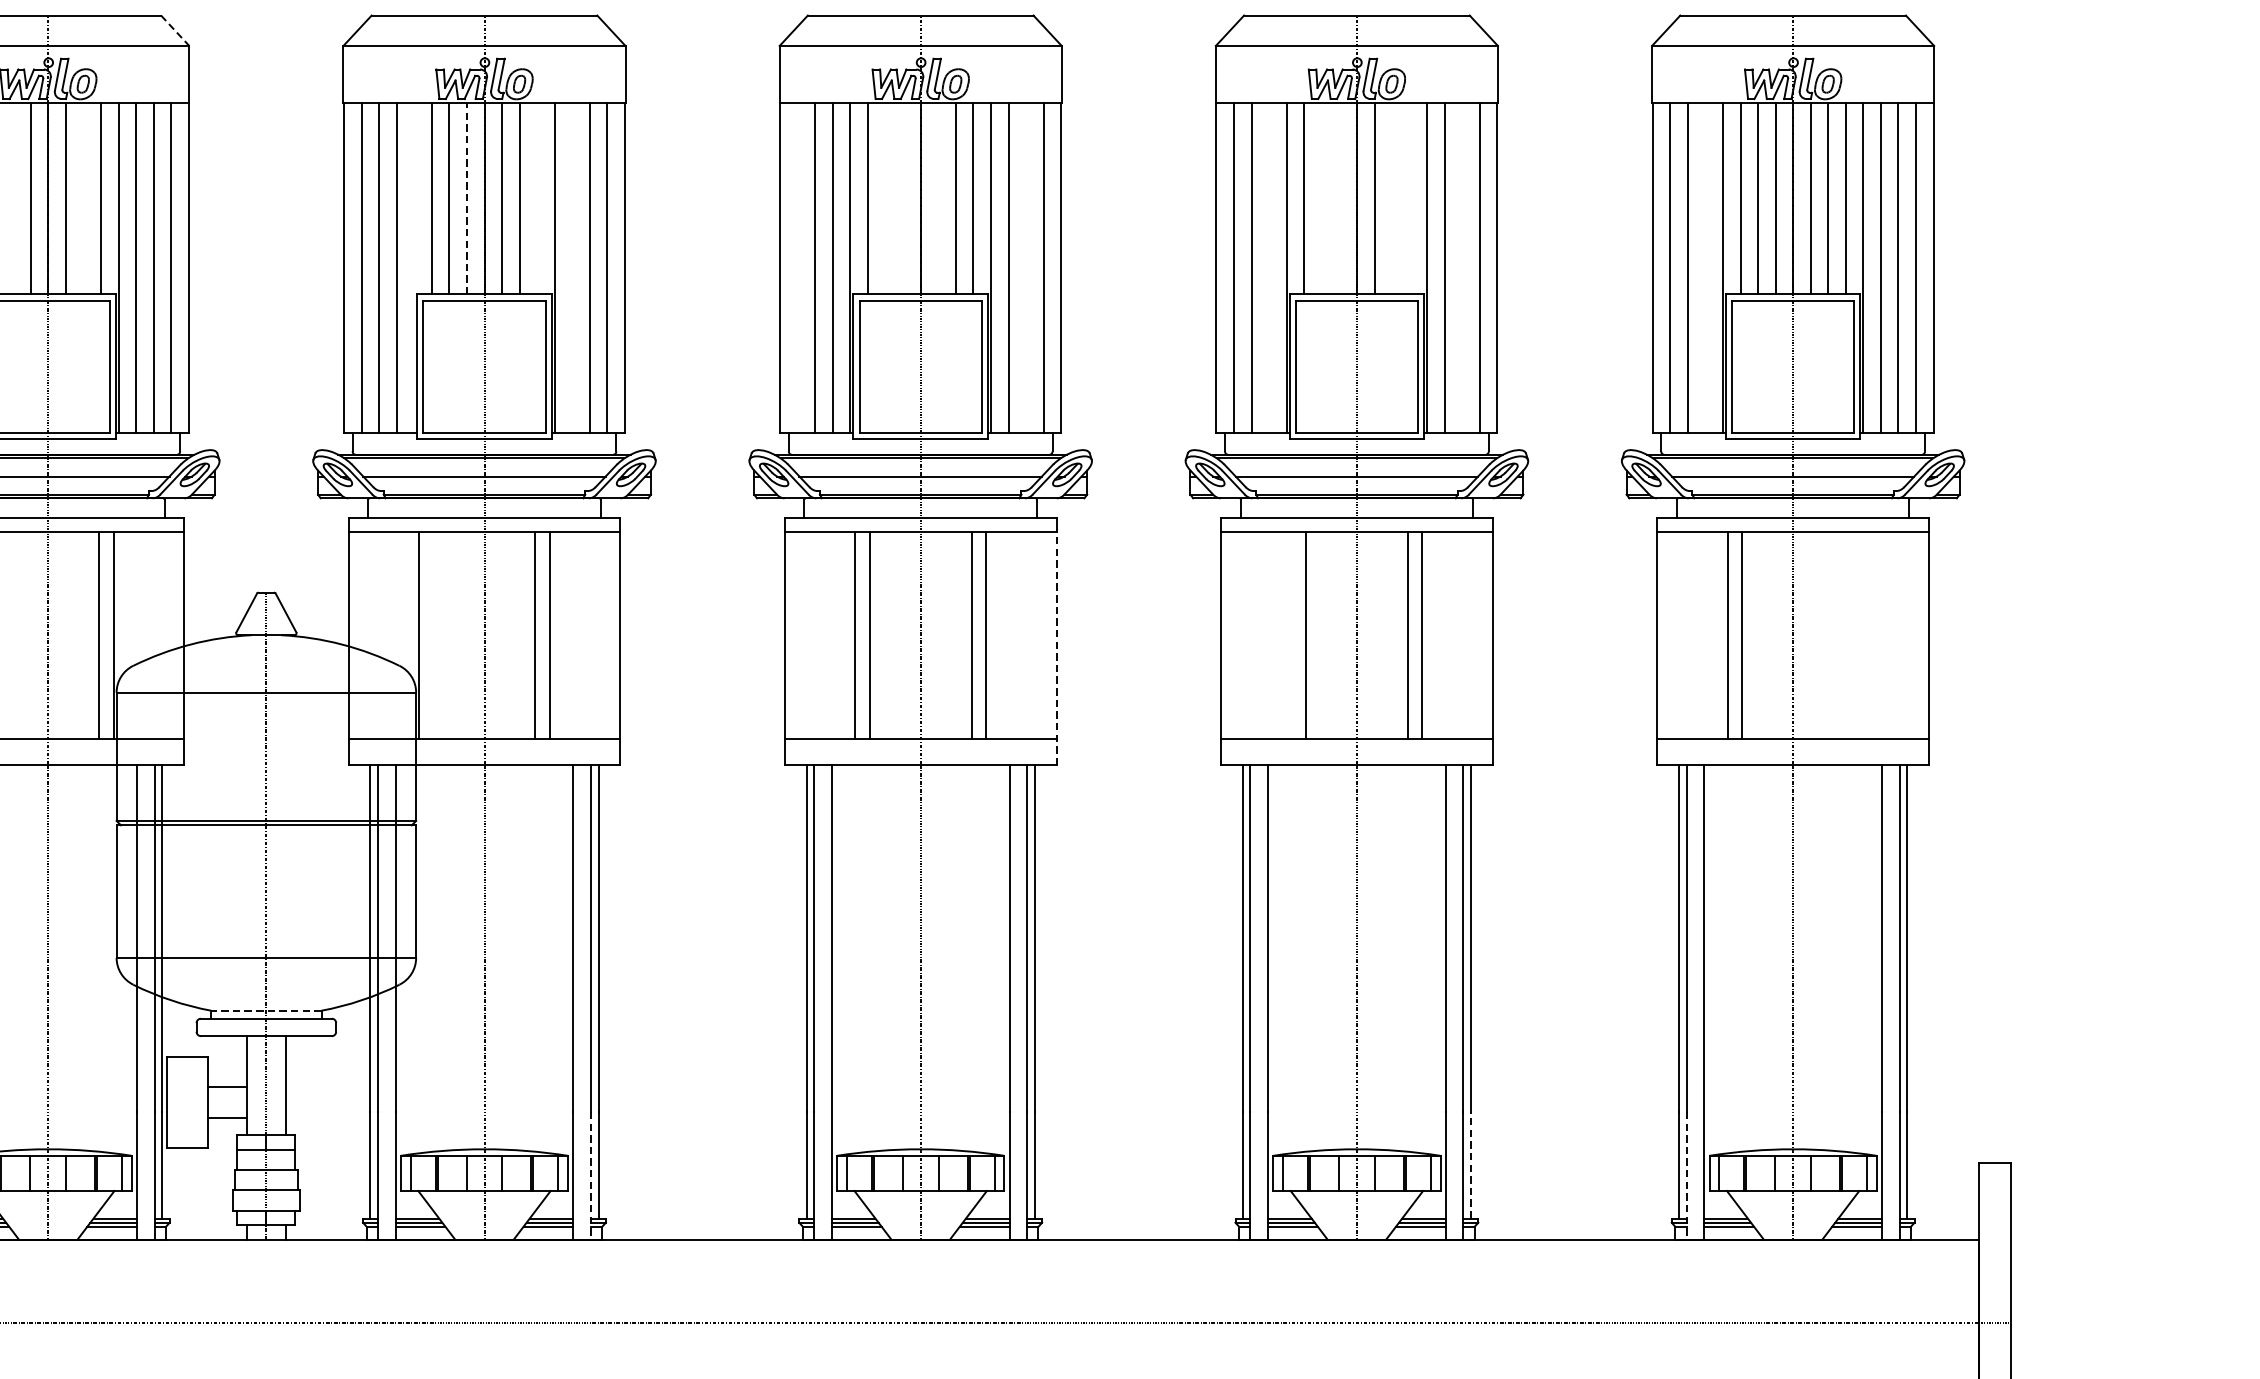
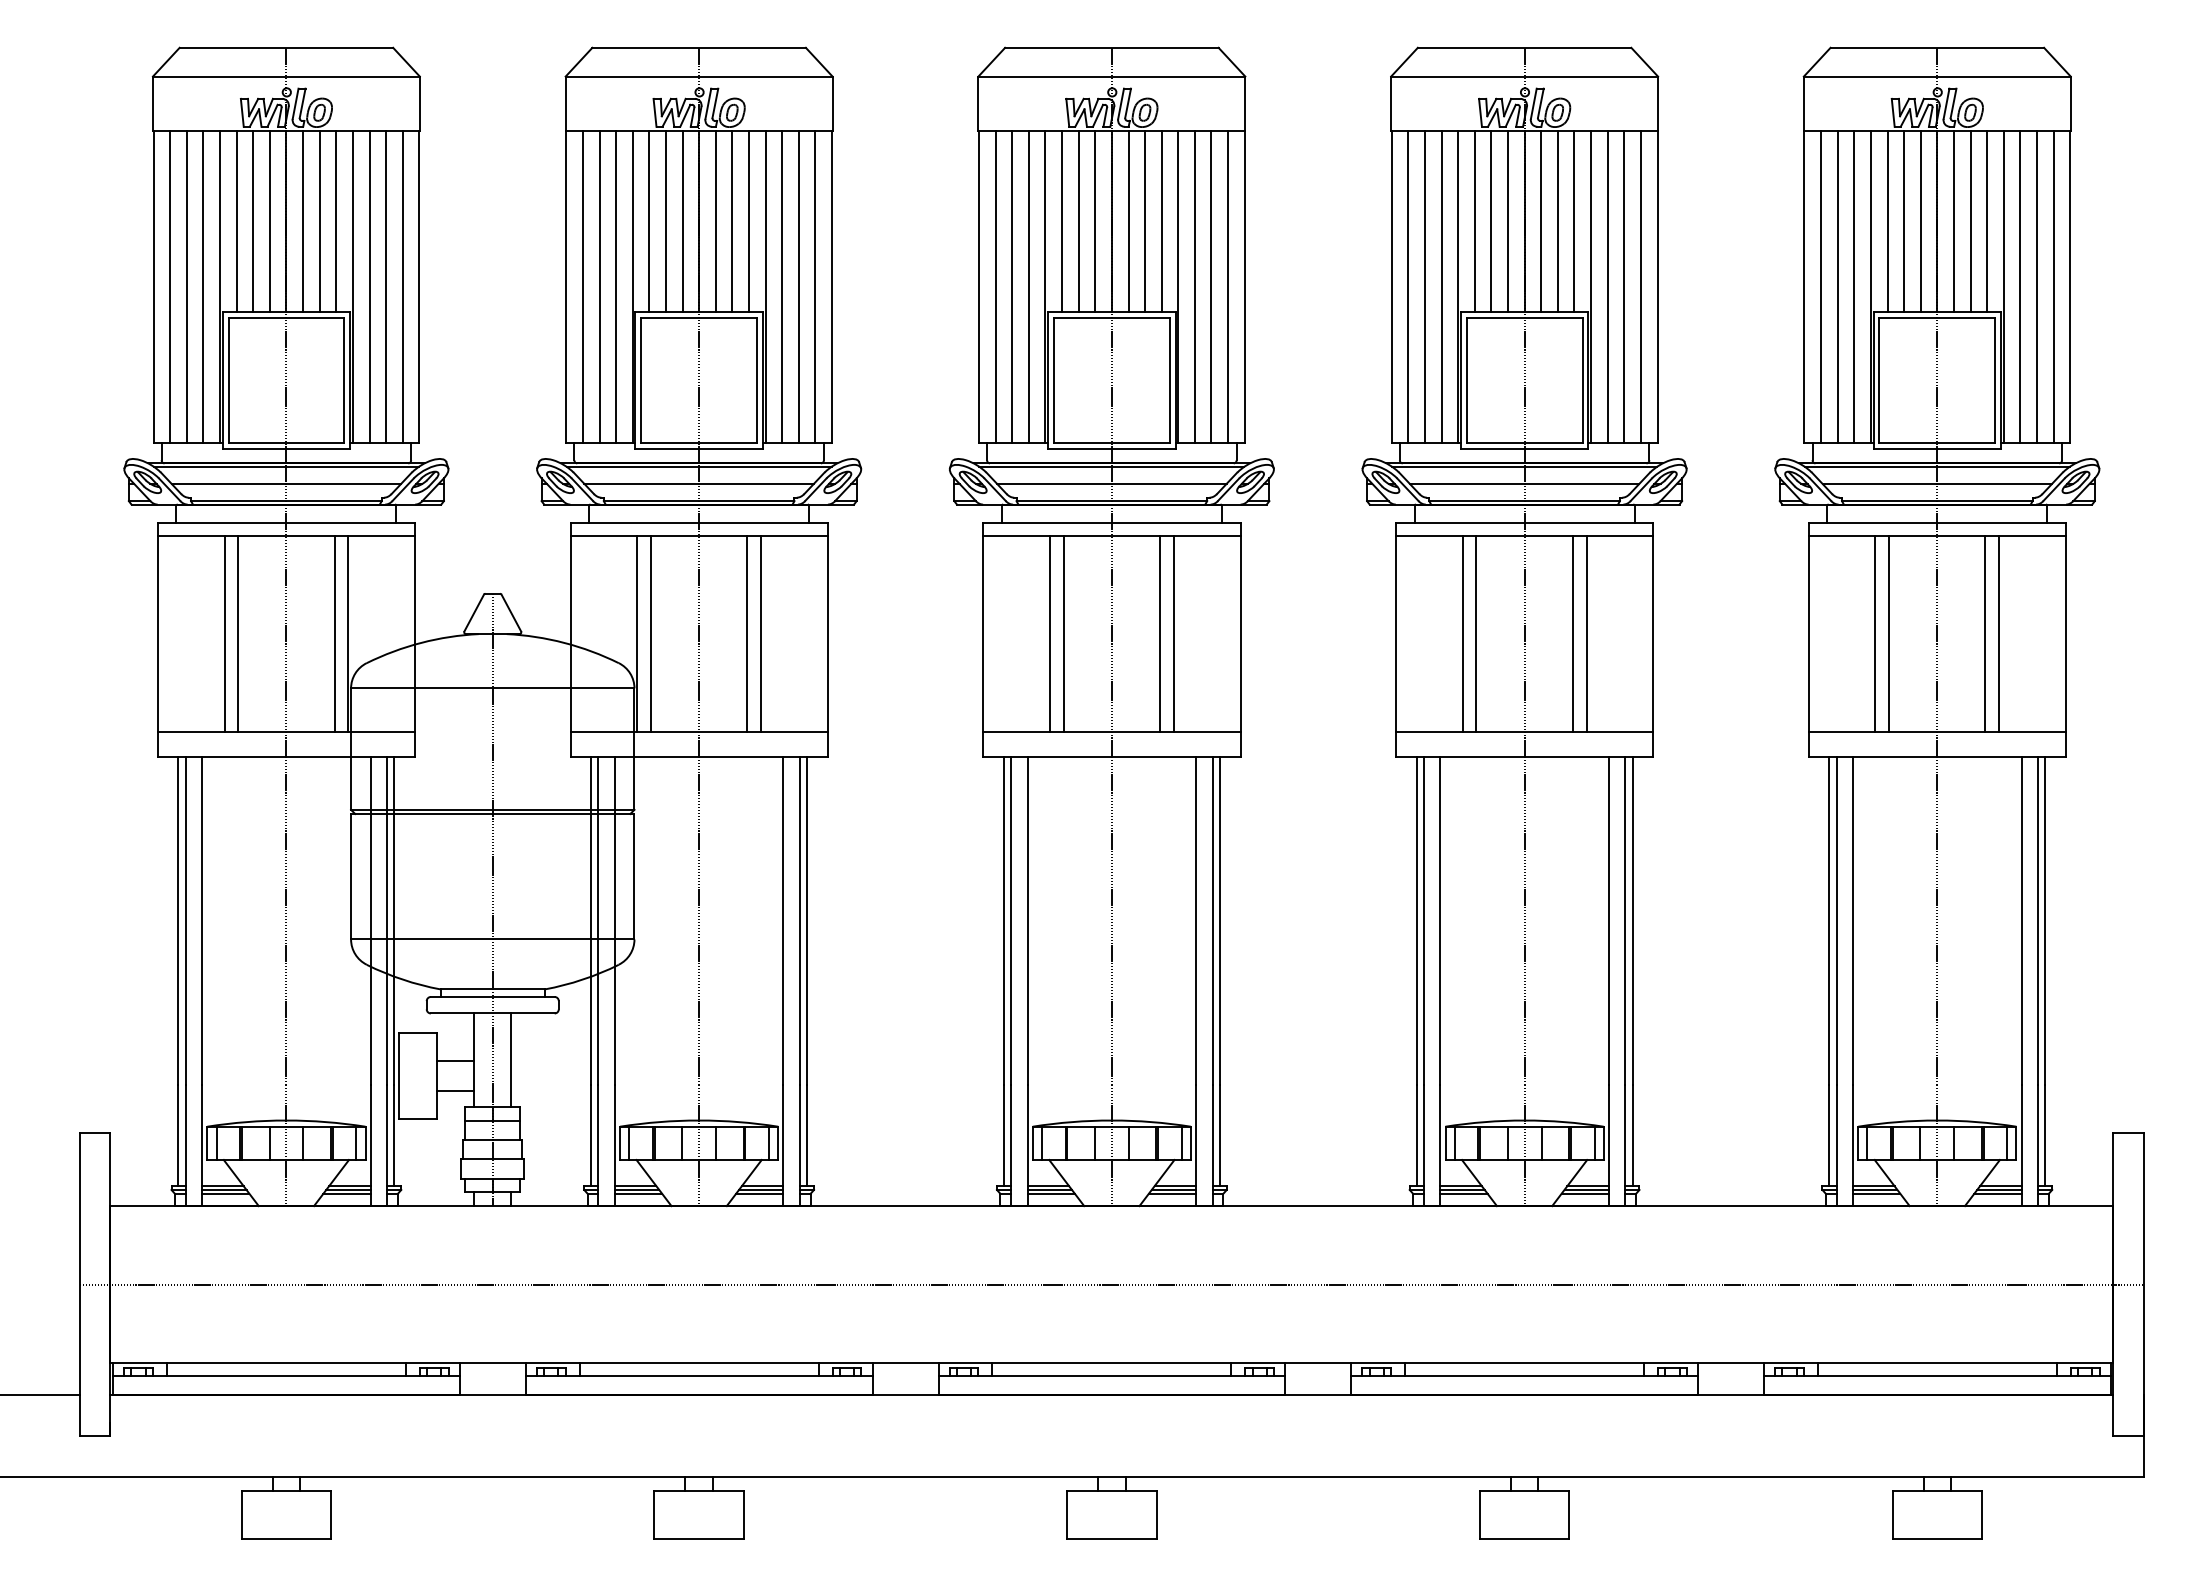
line: (175, 31) -> (406, 62), dashed -> solid
line: (13, 198) -> (253, 220), added
line: (83, 198) -> (319, 220), added
line: (466, 198) -> (682, 220), dashed -> solid
line: (536, 198) -> (748, 220), added
line: (885, 198) -> (1078, 220), added
line: (903, 198) -> (1095, 220), added
line: (938, 198) -> (1128, 220), added
line: (1321, 198) -> (1491, 220), added
line: (1338, 198) -> (1507, 220), added
line: (1391, 198) -> (1557, 220), added
line: (1409, 198) -> (1574, 220), added
line: (414, 267) -> (632, 286), added
line: (572, 267) -> (782, 286), added
line: (797, 267) -> (995, 286), added
line: (1026, 267) -> (1211, 286), added
line: (1269, 267) -> (1441, 286), added
line: (1462, 267) -> (1624, 286), added
line: (1705, 267) -> (1854, 286), added
line: (433, 635) -> (650, 634), added
line: (1291, 635) -> (1462, 634), added
line: (1844, 635) -> (1985, 634), added
line: (1858, 635) -> (1999, 634), added
line: (1056, 648) -> (1240, 646), dashed -> solid
line: (266, 1010) -> (492, 989), dashed -> solid
line: (1470, 1165) -> (1632, 1135), dashed -> solid
line: (590, 1176) -> (799, 1146), dashed -> solid
line: (1686, 1176) -> (1836, 1146), dashed -> solid

